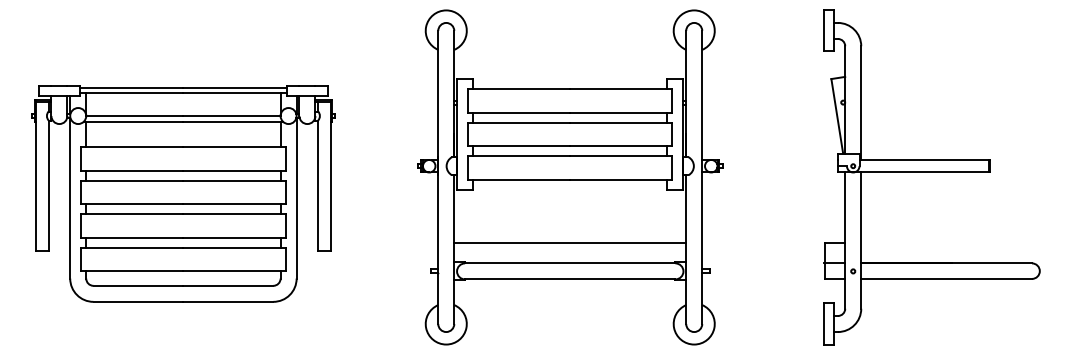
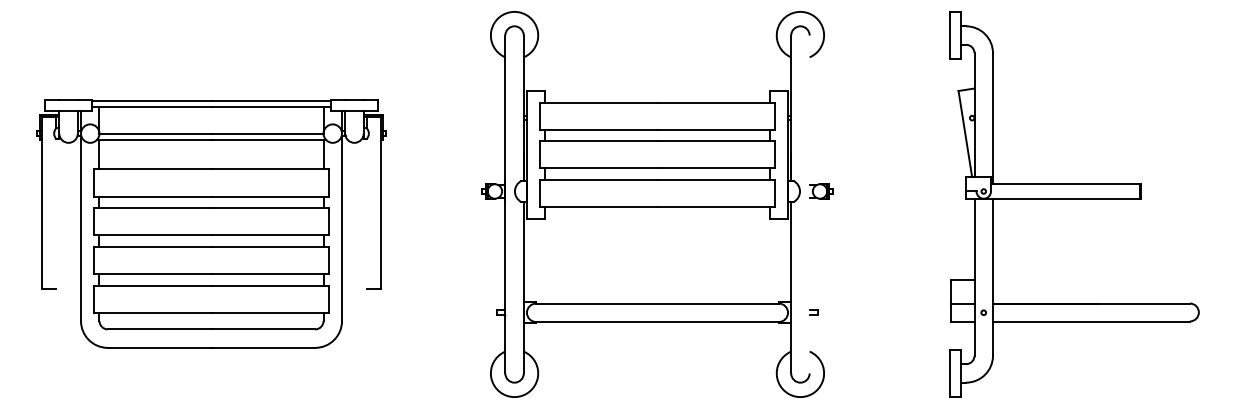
line: (702, 177) -> (809, 204), removed
line: (48, 185) -> (55, 213), removed
line: (318, 185) -> (367, 213), removed
line: (570, 243) -> (657, 280), removed

